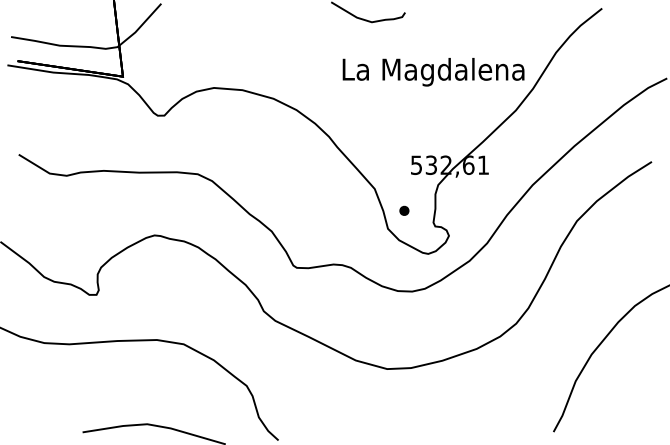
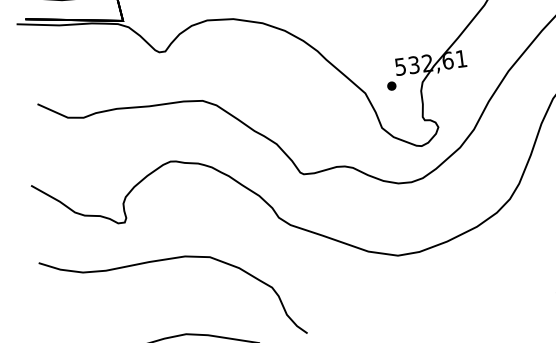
part: (404, 210) -> (391, 85), moved

